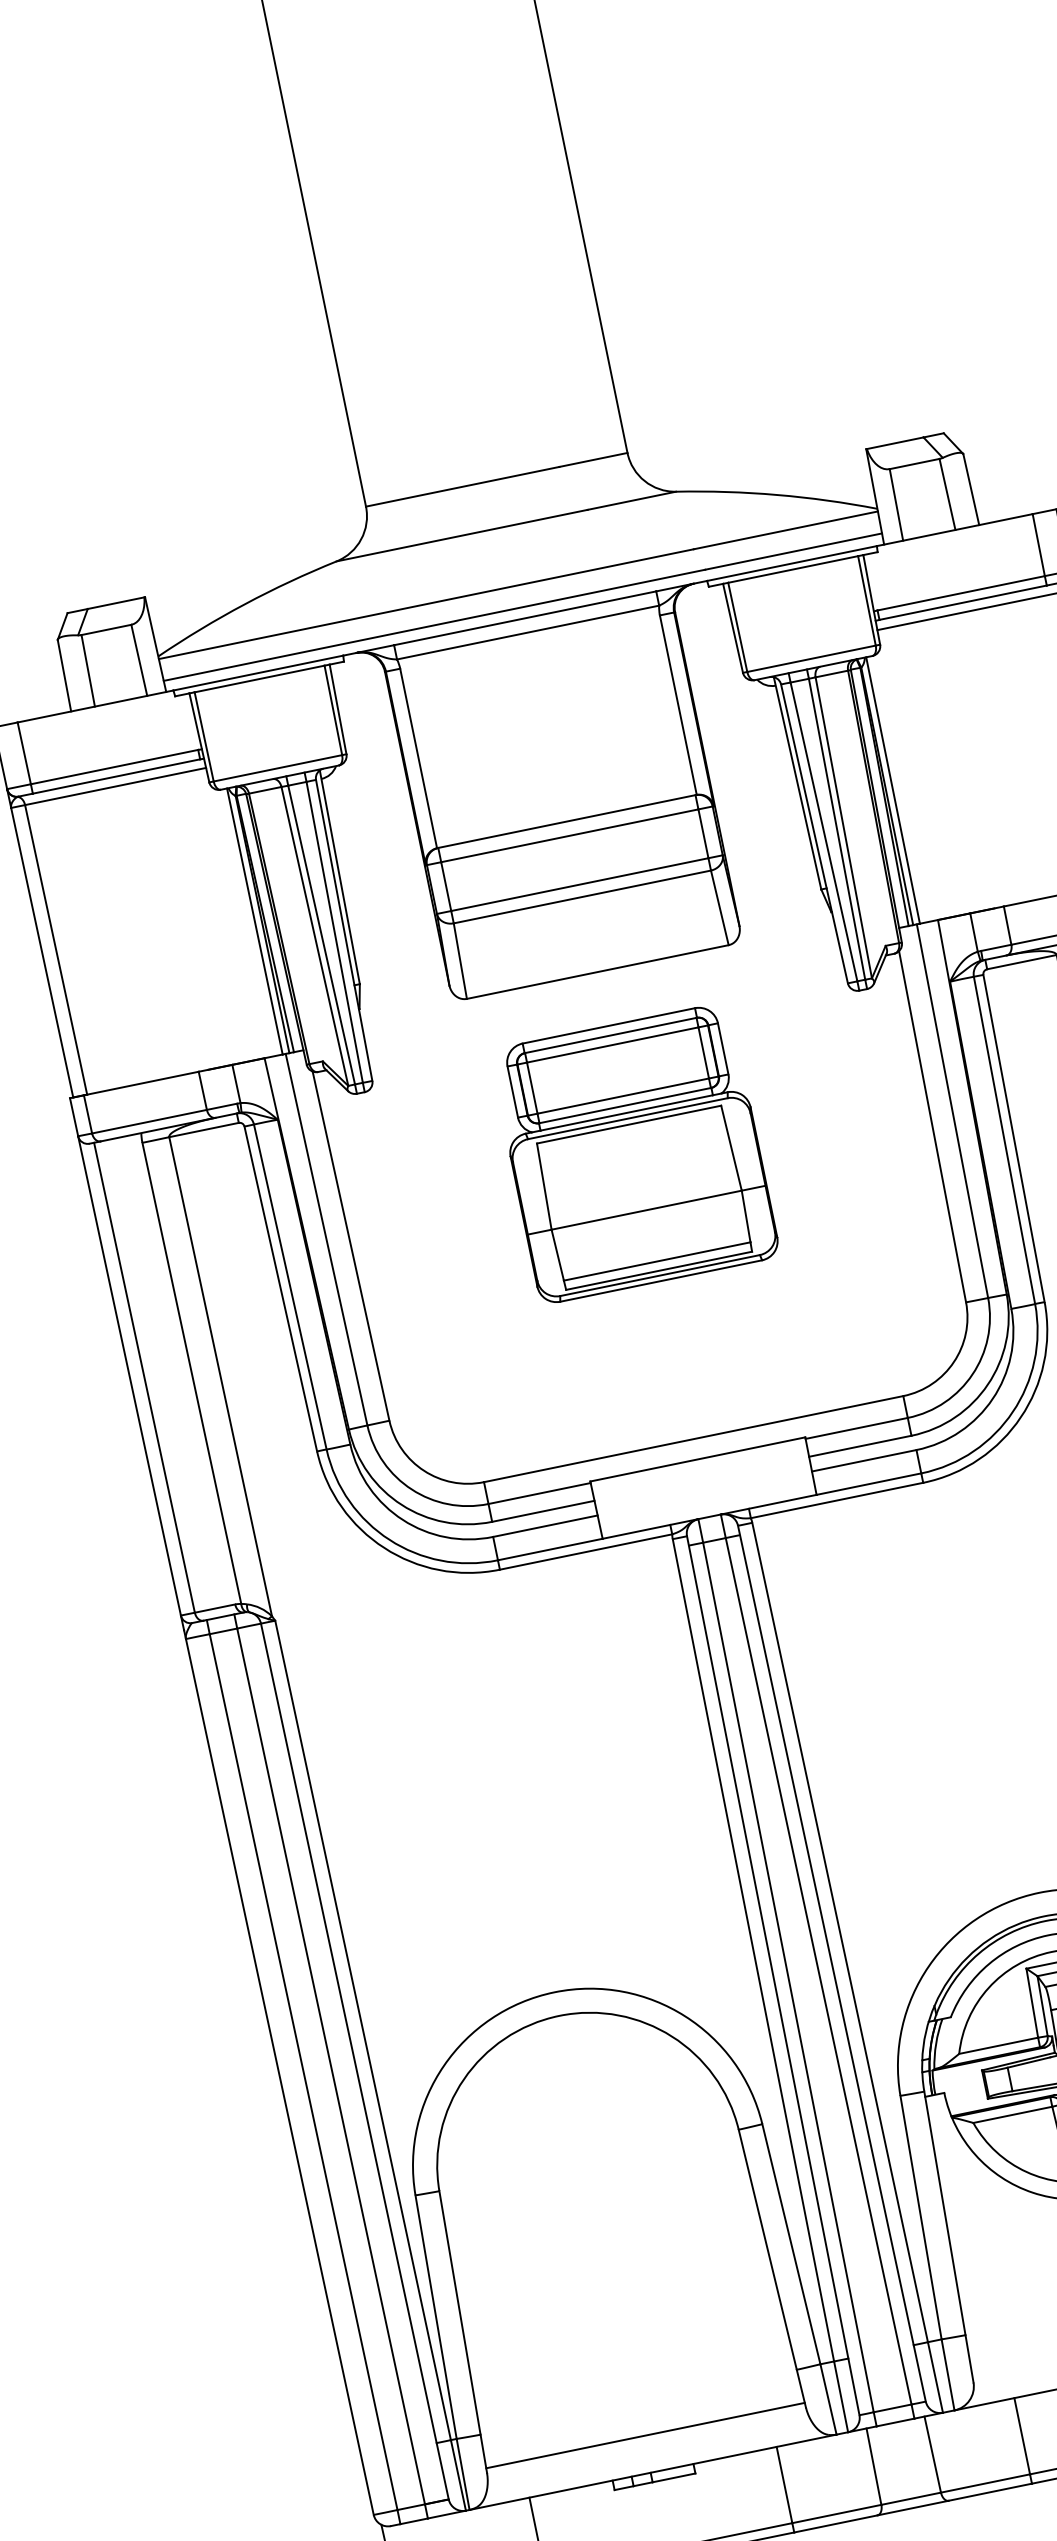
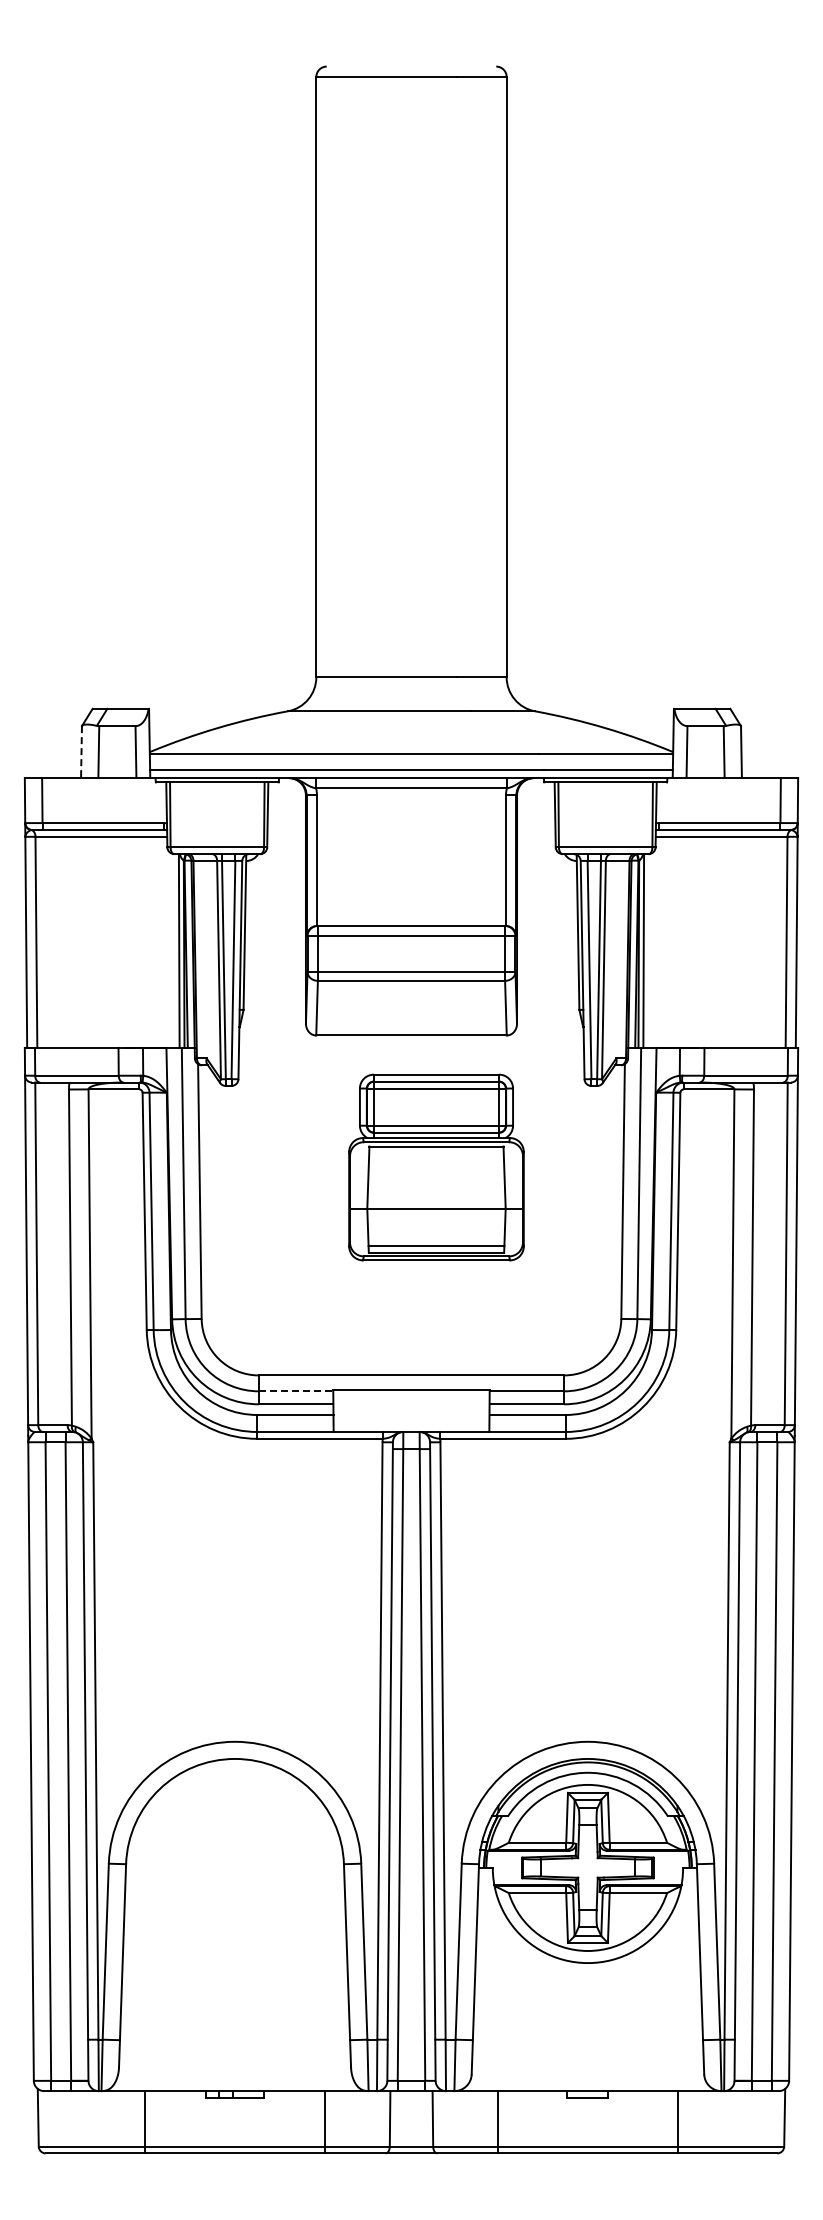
line: (64, 676) -> (81, 752), solid -> dashed
part: (635, 1153) -> (436, 1167), moved
line: (540, 1493) -> (296, 1391), solid -> dashed
line: (644, 2435) -> (234, 2064), removed

